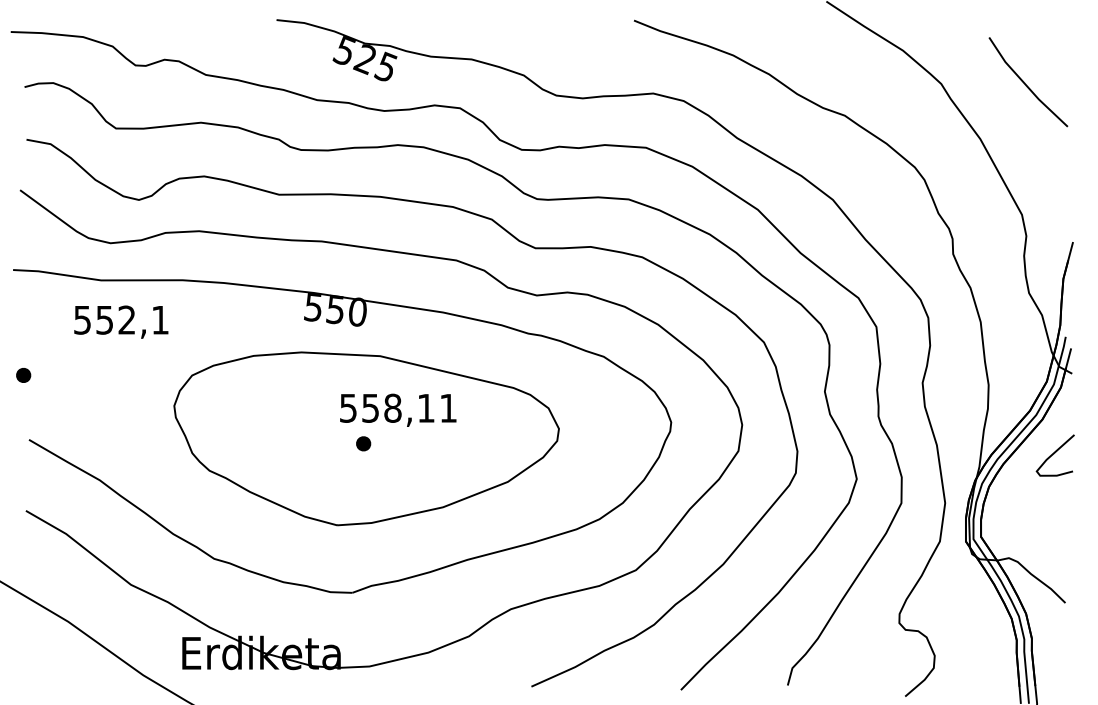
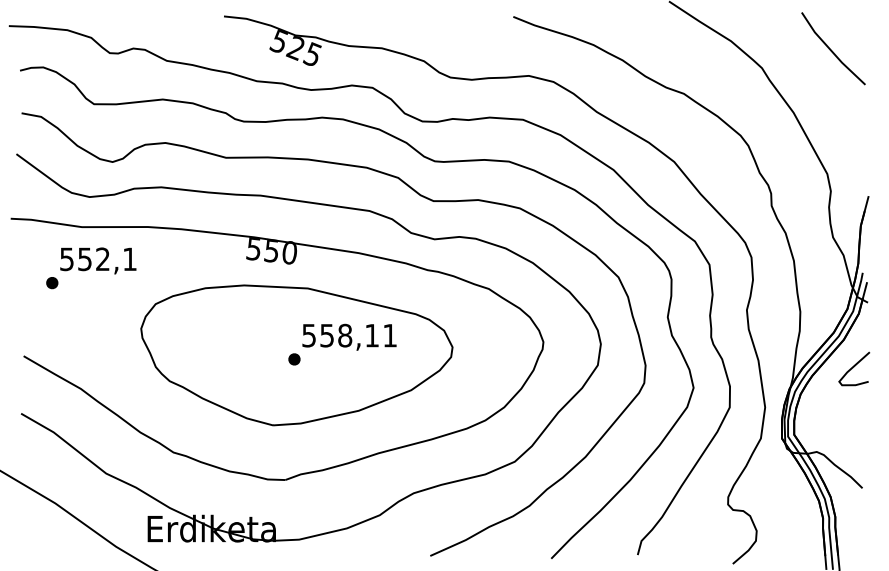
part: (1028, 81) -> (833, 48), moved
part: (23, 375) -> (52, 283), moved
text: (398, 409) -> (349, 336), moved

